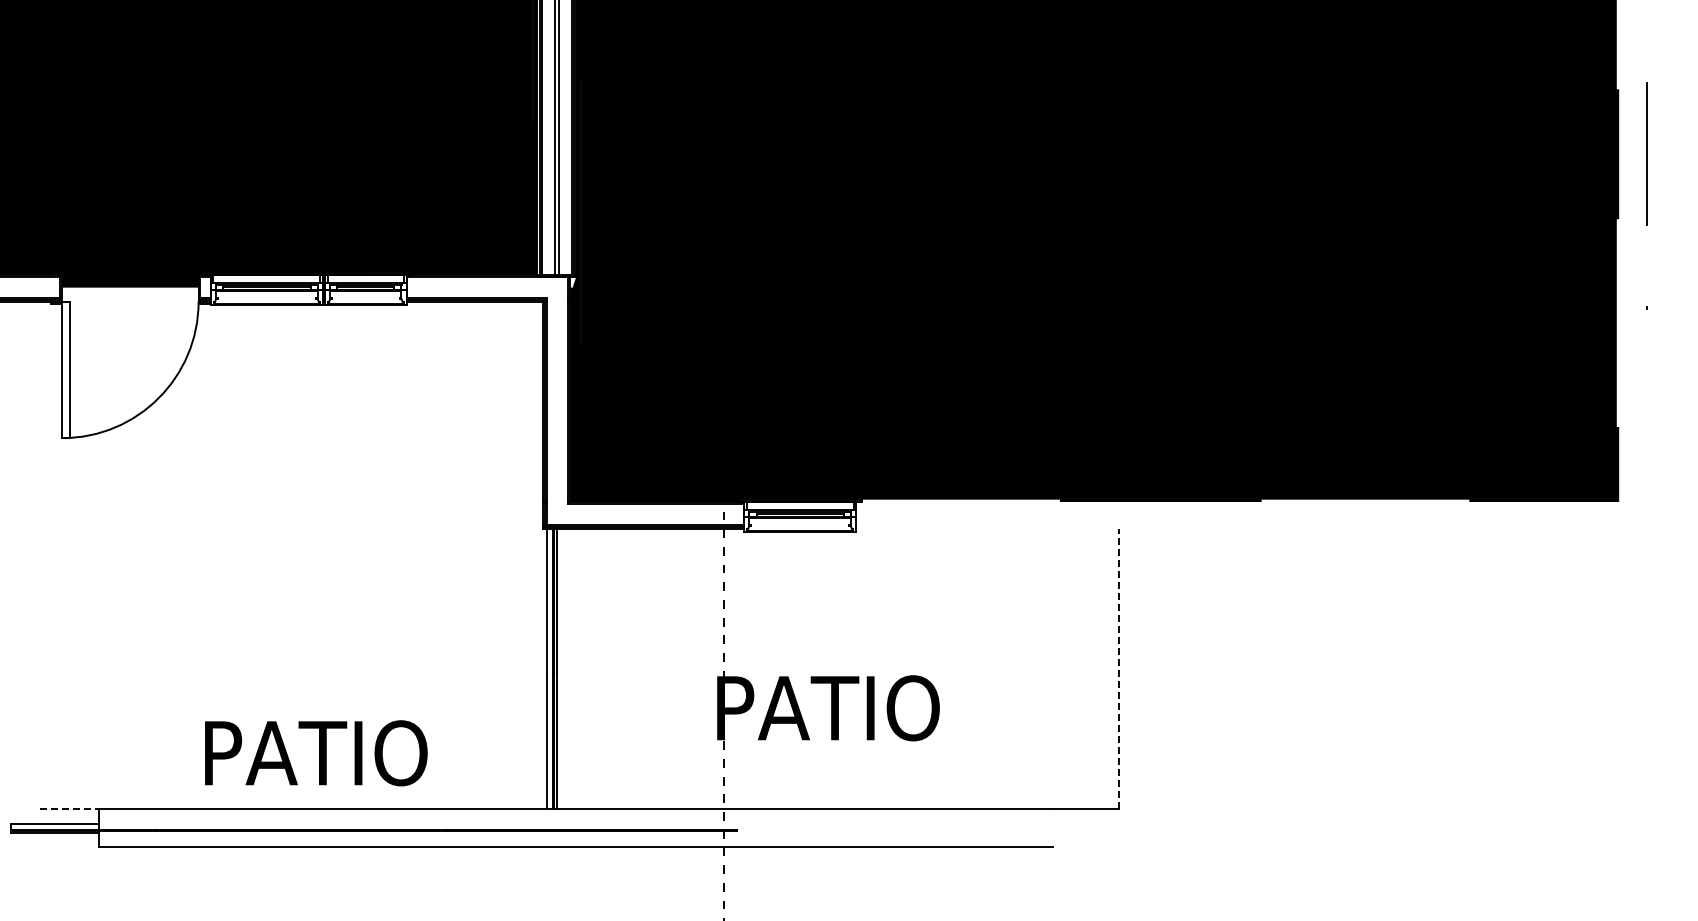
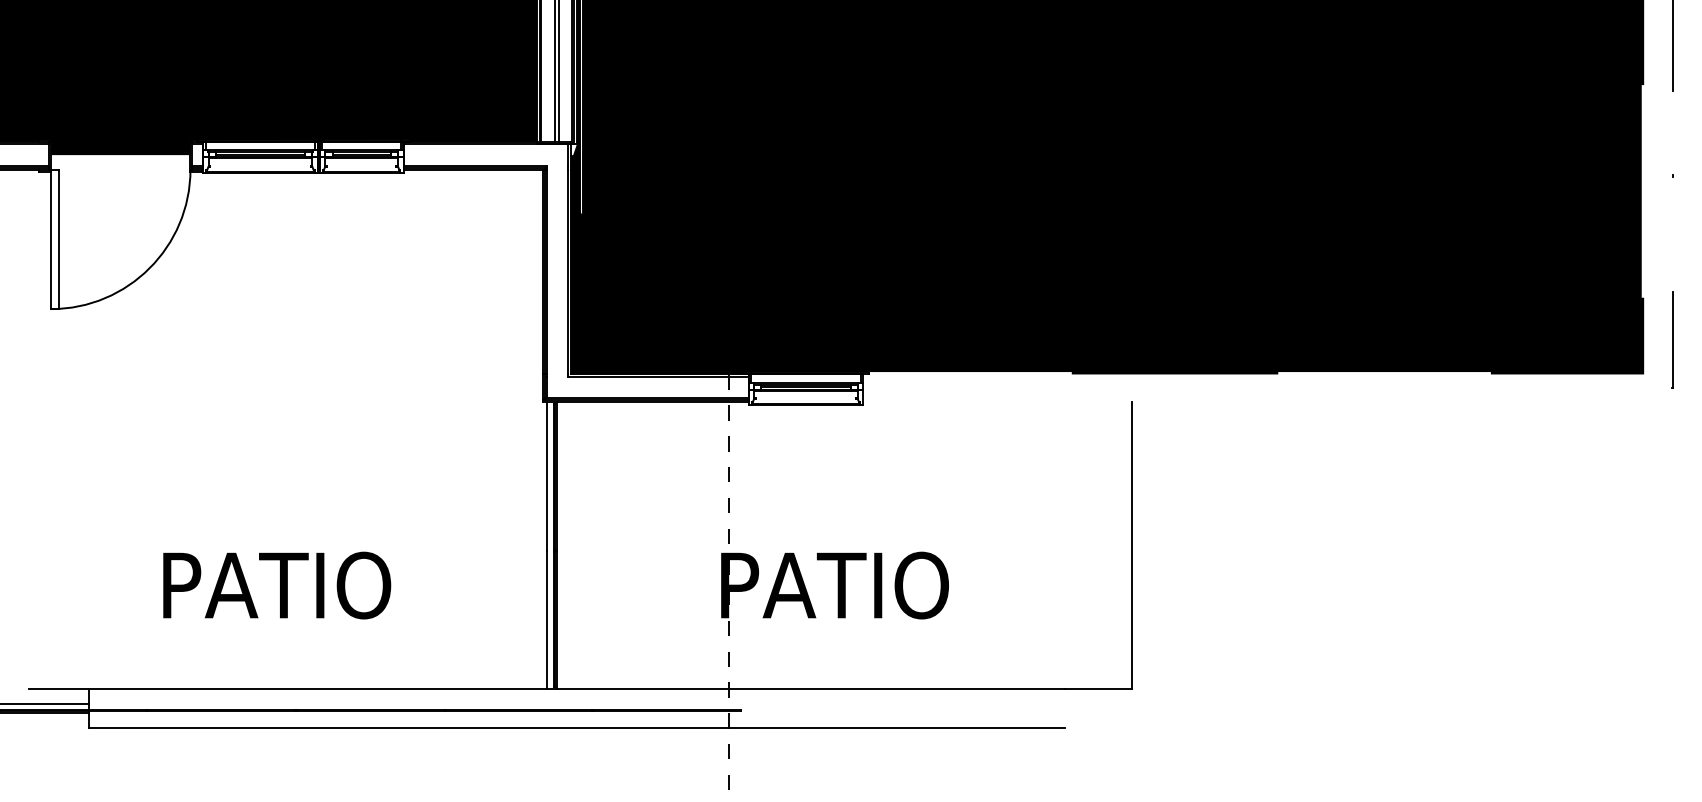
line: (1646, 468) -> (1672, 340), added
line: (1118, 668) -> (1131, 544), dashed -> solid
text: (316, 753) -> (277, 585), moved
line: (70, 809) -> (59, 689), dashed -> solid

